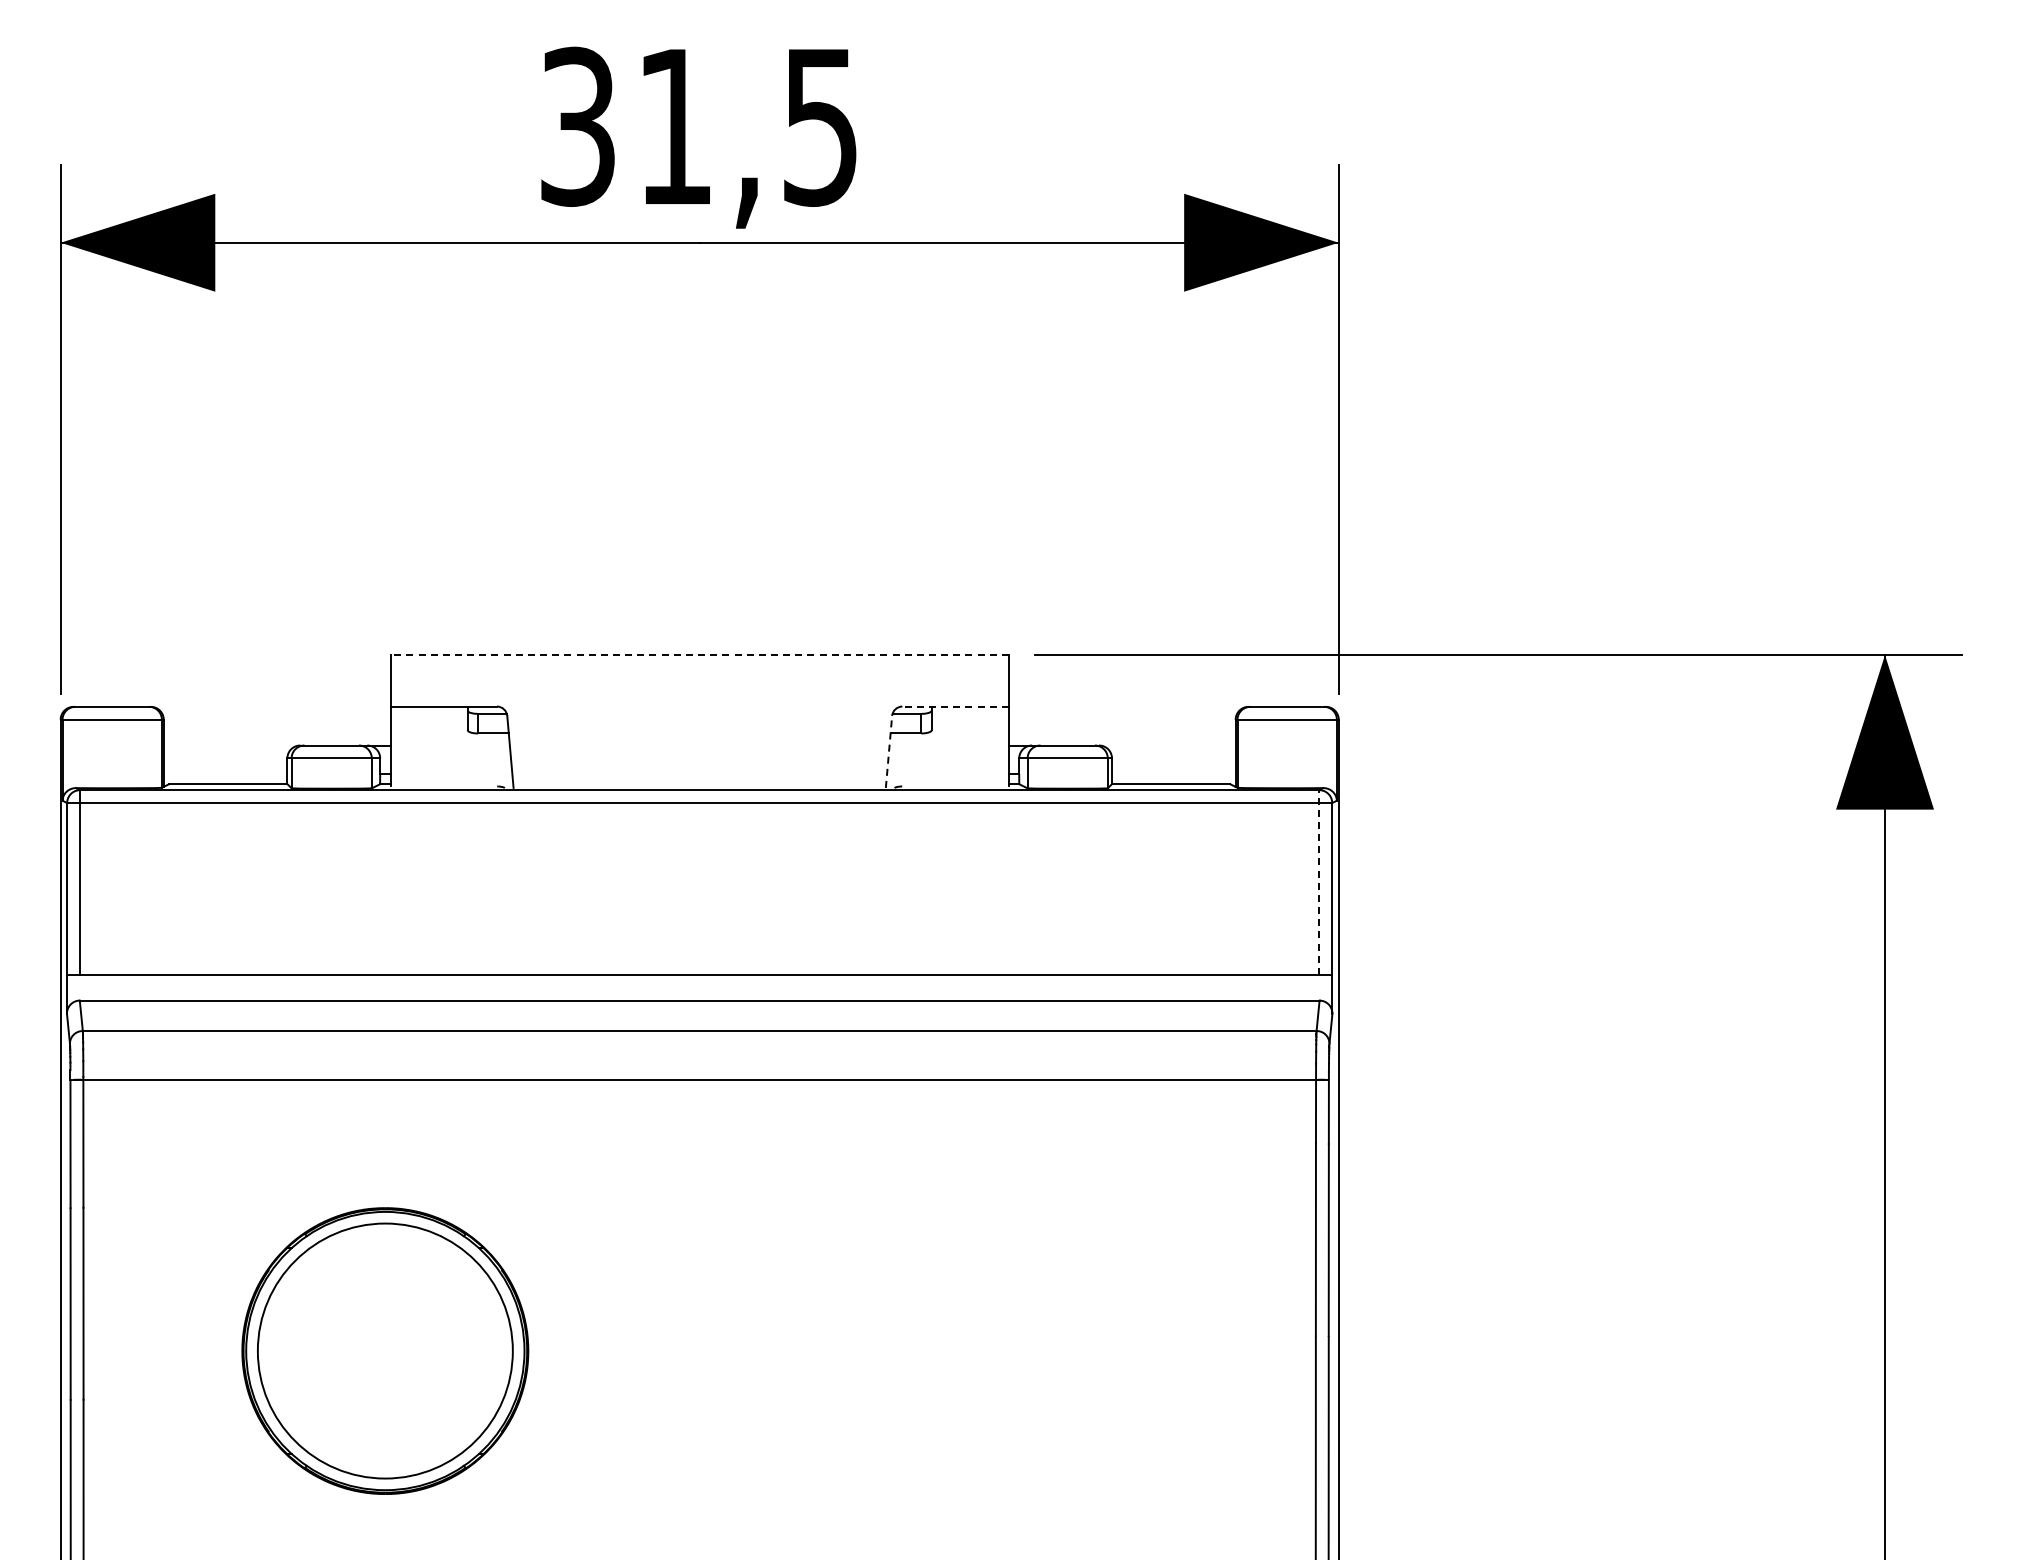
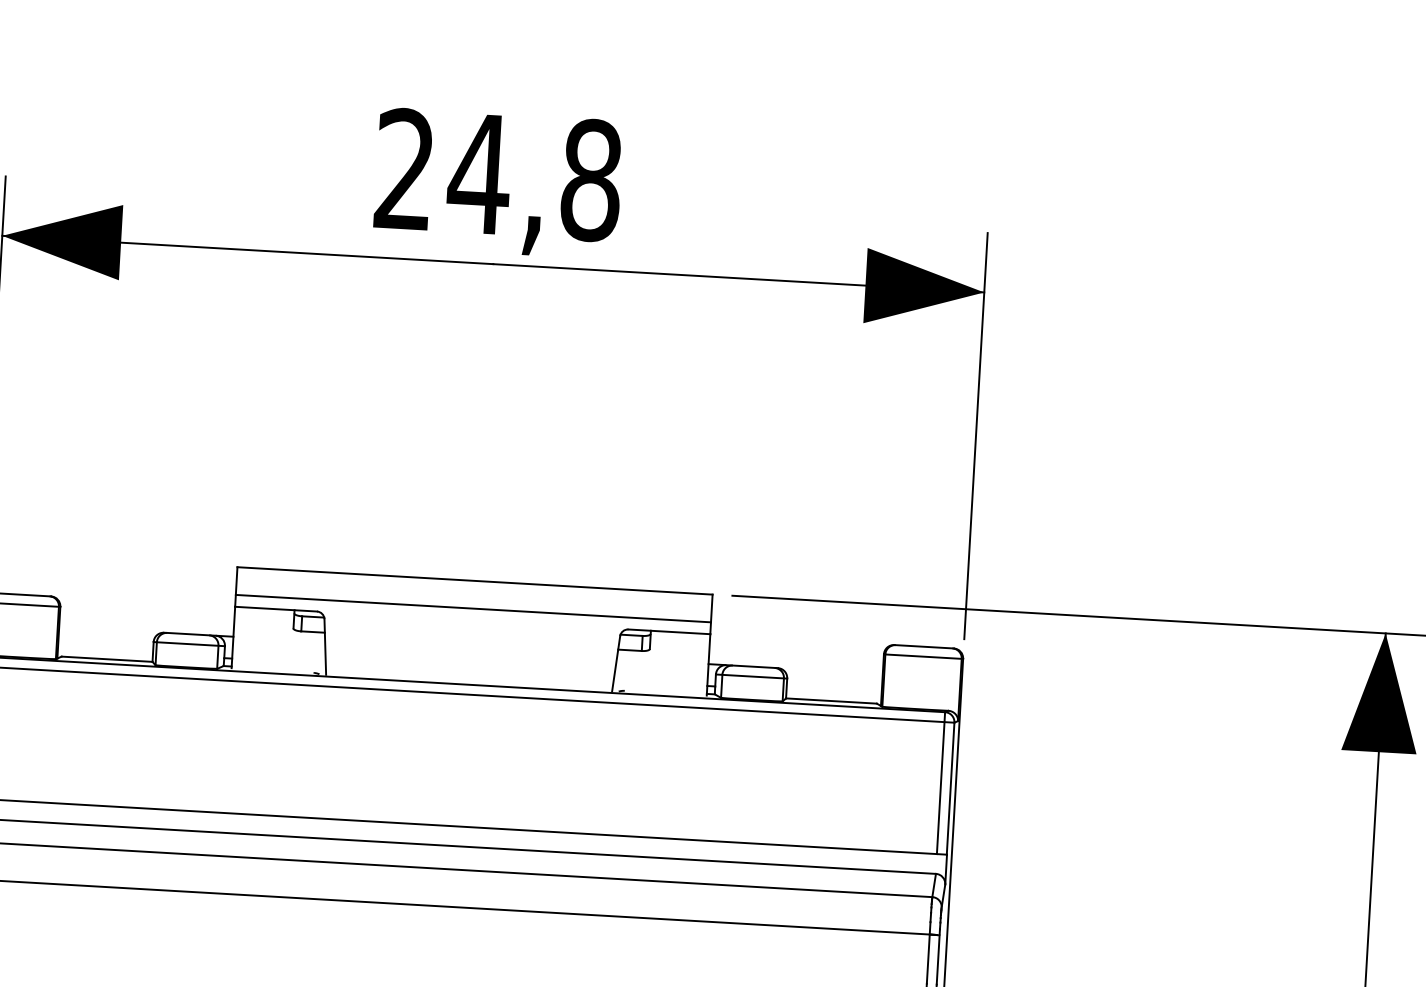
text: (700, 126) -> (499, 174), 31,5 -> 24,8
line: (699, 655) -> (474, 581), dashed -> solid
line: (699, 691) -> (473, 608), added
line: (955, 706) -> (669, 631), dashed -> solid
line: (889, 751) -> (616, 663), dashed -> solid
line: (1319, 882) -> (941, 783), dashed -> solid

